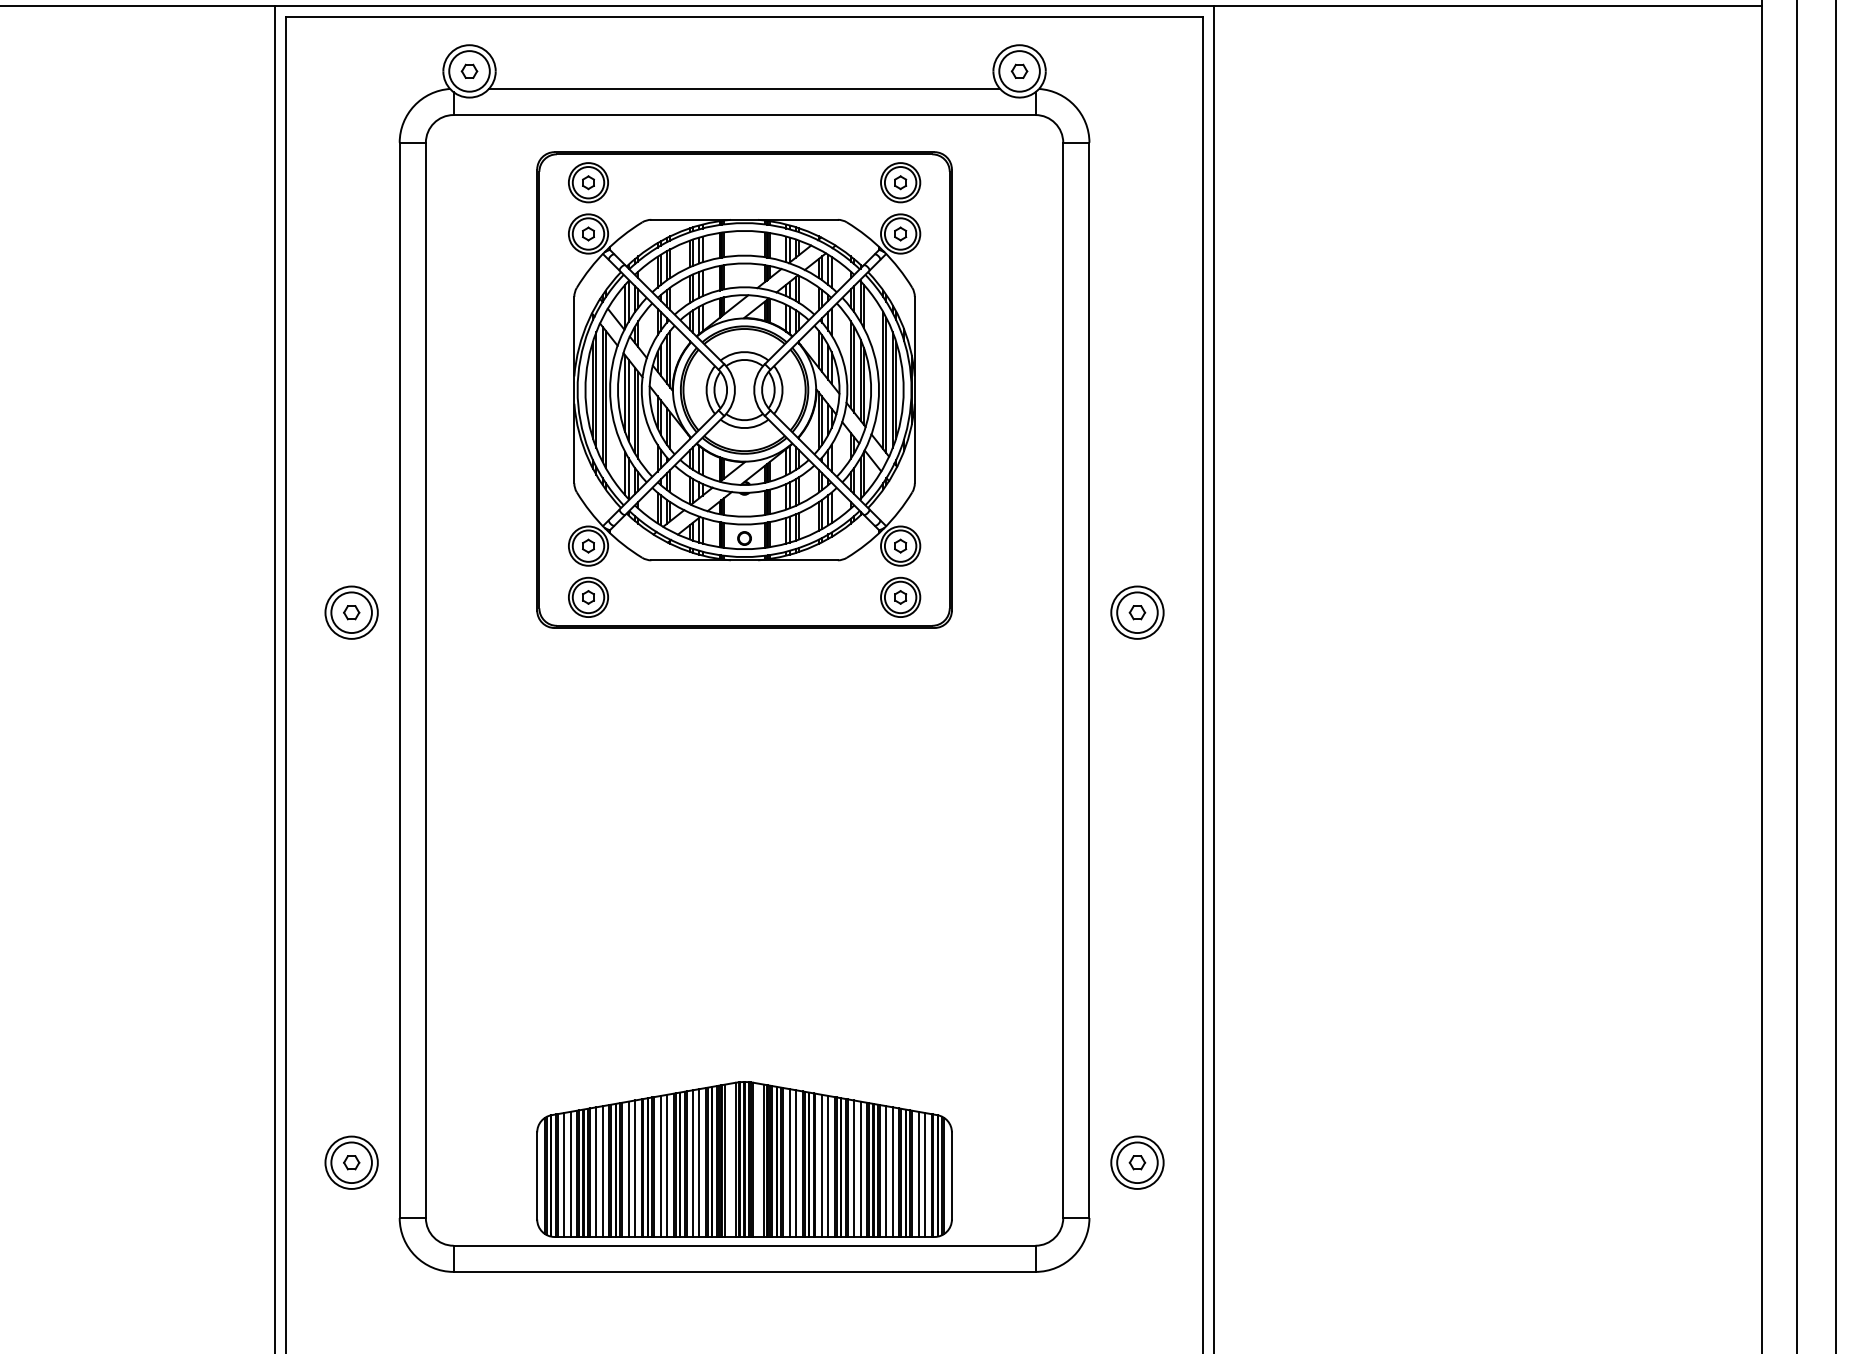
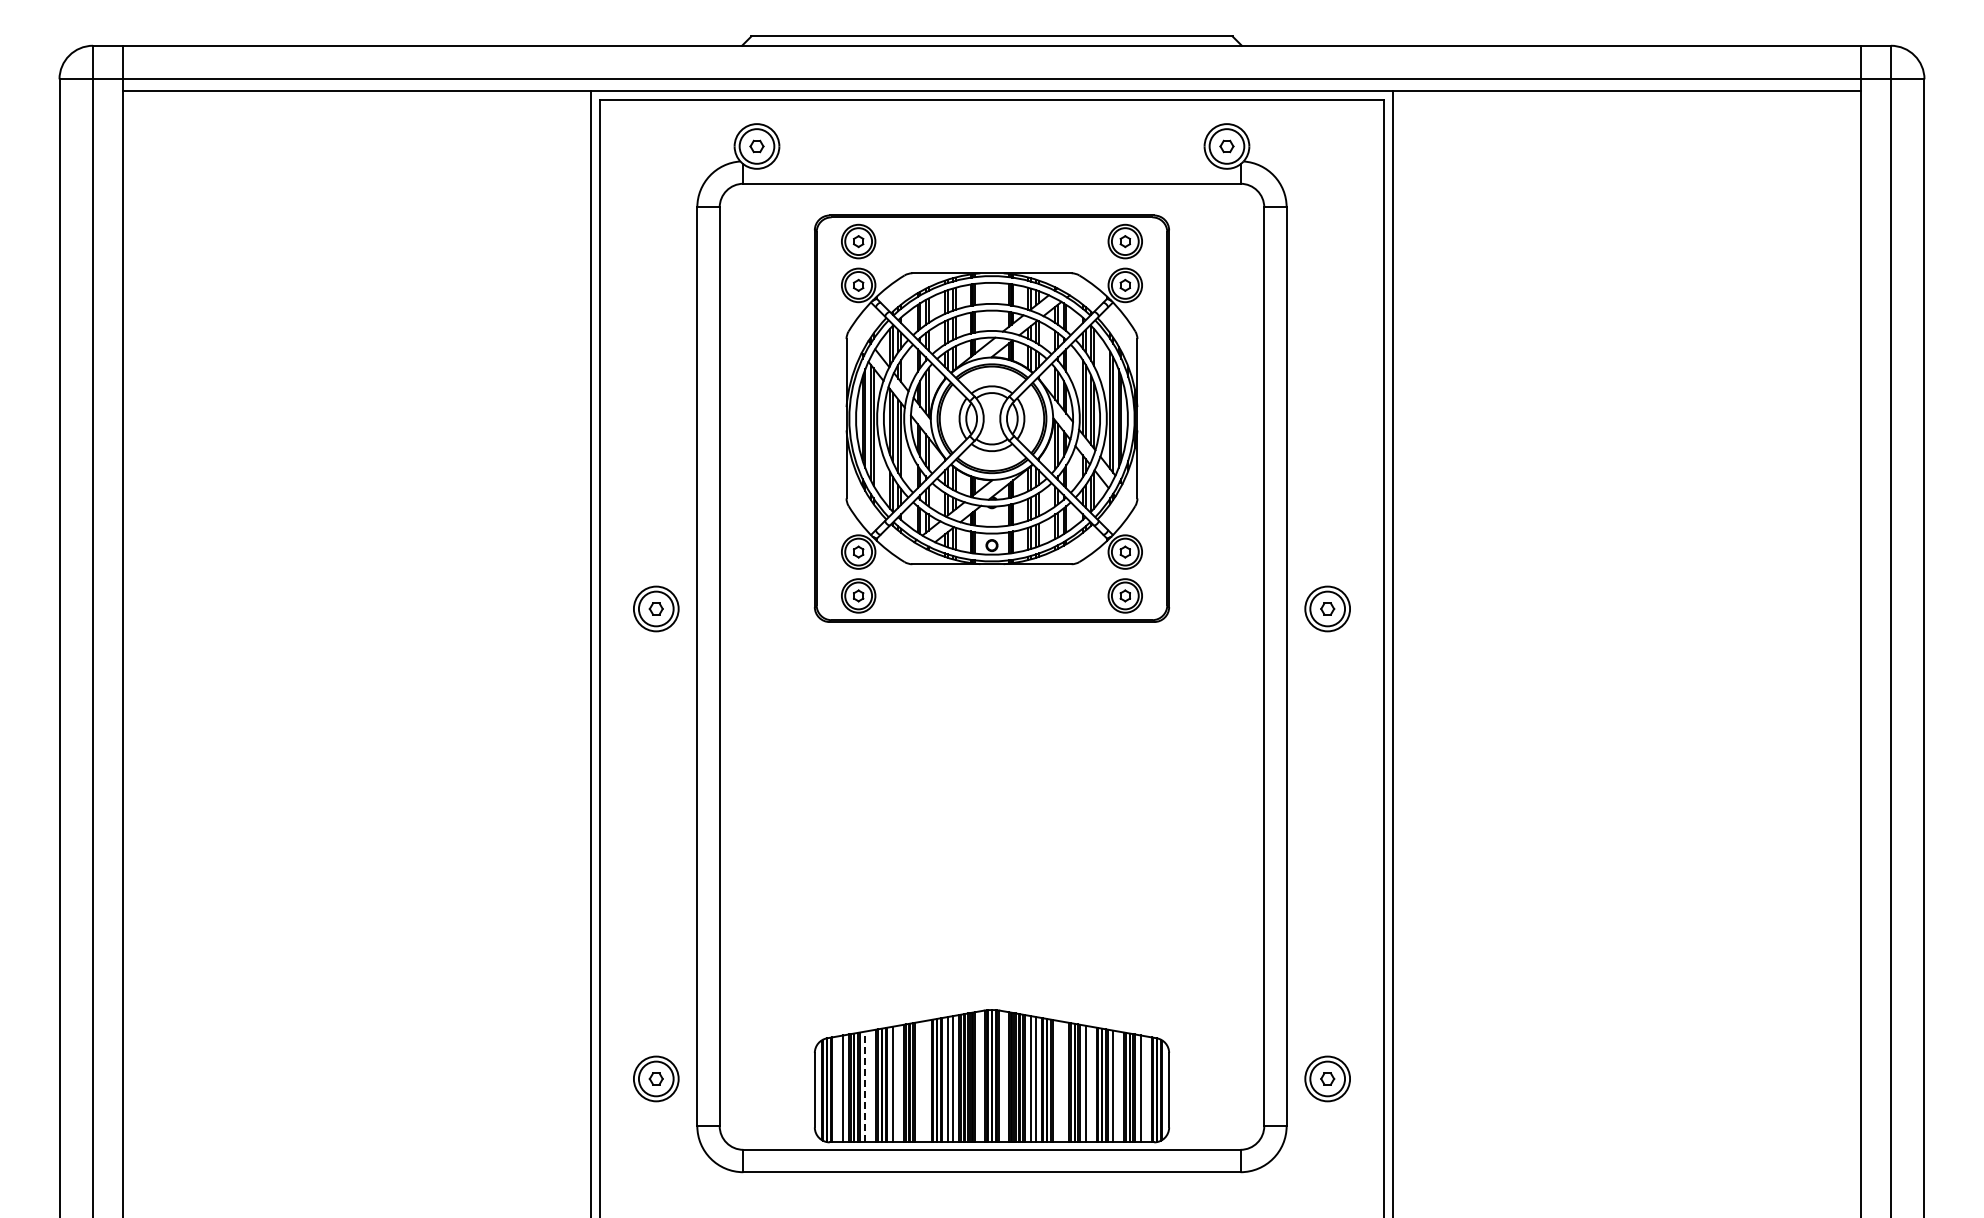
line: (743, 88) -> (991, 161), removed
line: (660, 1165) -> (920, 1081), removed
line: (666, 1165) -> (925, 1081), removed
line: (822, 1165) -> (1058, 1081), removed
line: (828, 1165) -> (1063, 1081), removed
line: (635, 1168) -> (898, 1083), removed
line: (861, 1169) -> (1091, 1084), removed
line: (596, 1171) -> (865, 1086), solid -> dashed
line: (602, 1171) -> (870, 1086), removed
line: (892, 1171) -> (1118, 1086), removed
line: (563, 1175) -> (837, 1089), removed
line: (925, 1175) -> (1146, 1089), removed

